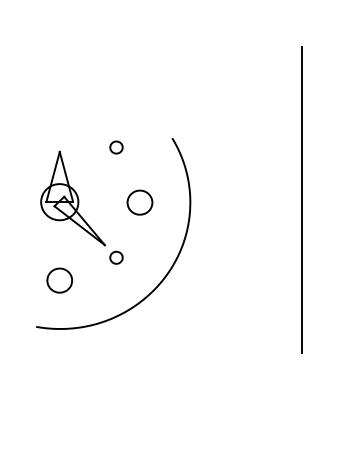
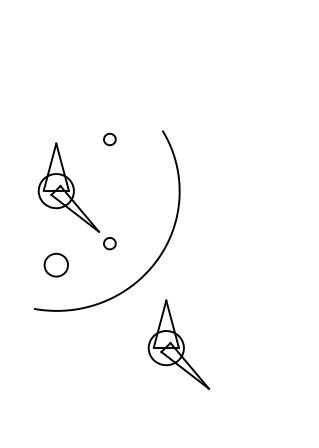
line: (301, 199) -> (284, 188), removed
part: (139, 202) -> (131, 191), removed
part: (189, 364) -> (178, 344), added

